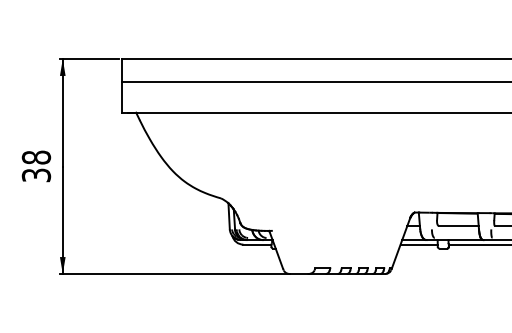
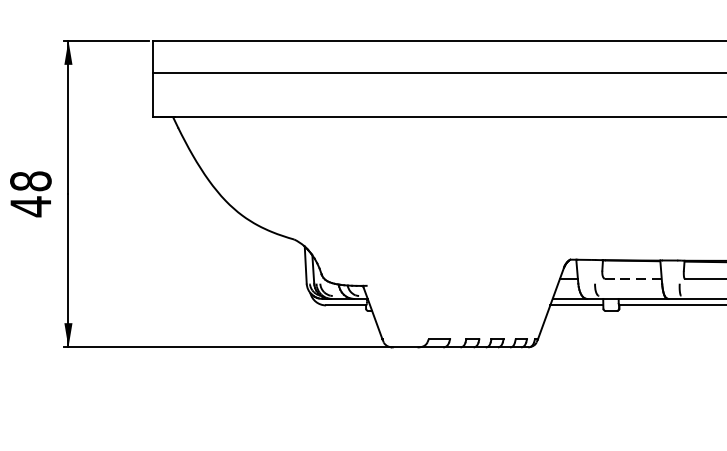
text: (36, 175) -> (30, 206), 38 -> 48
line: (458, 225) -> (632, 278), solid -> dashed

